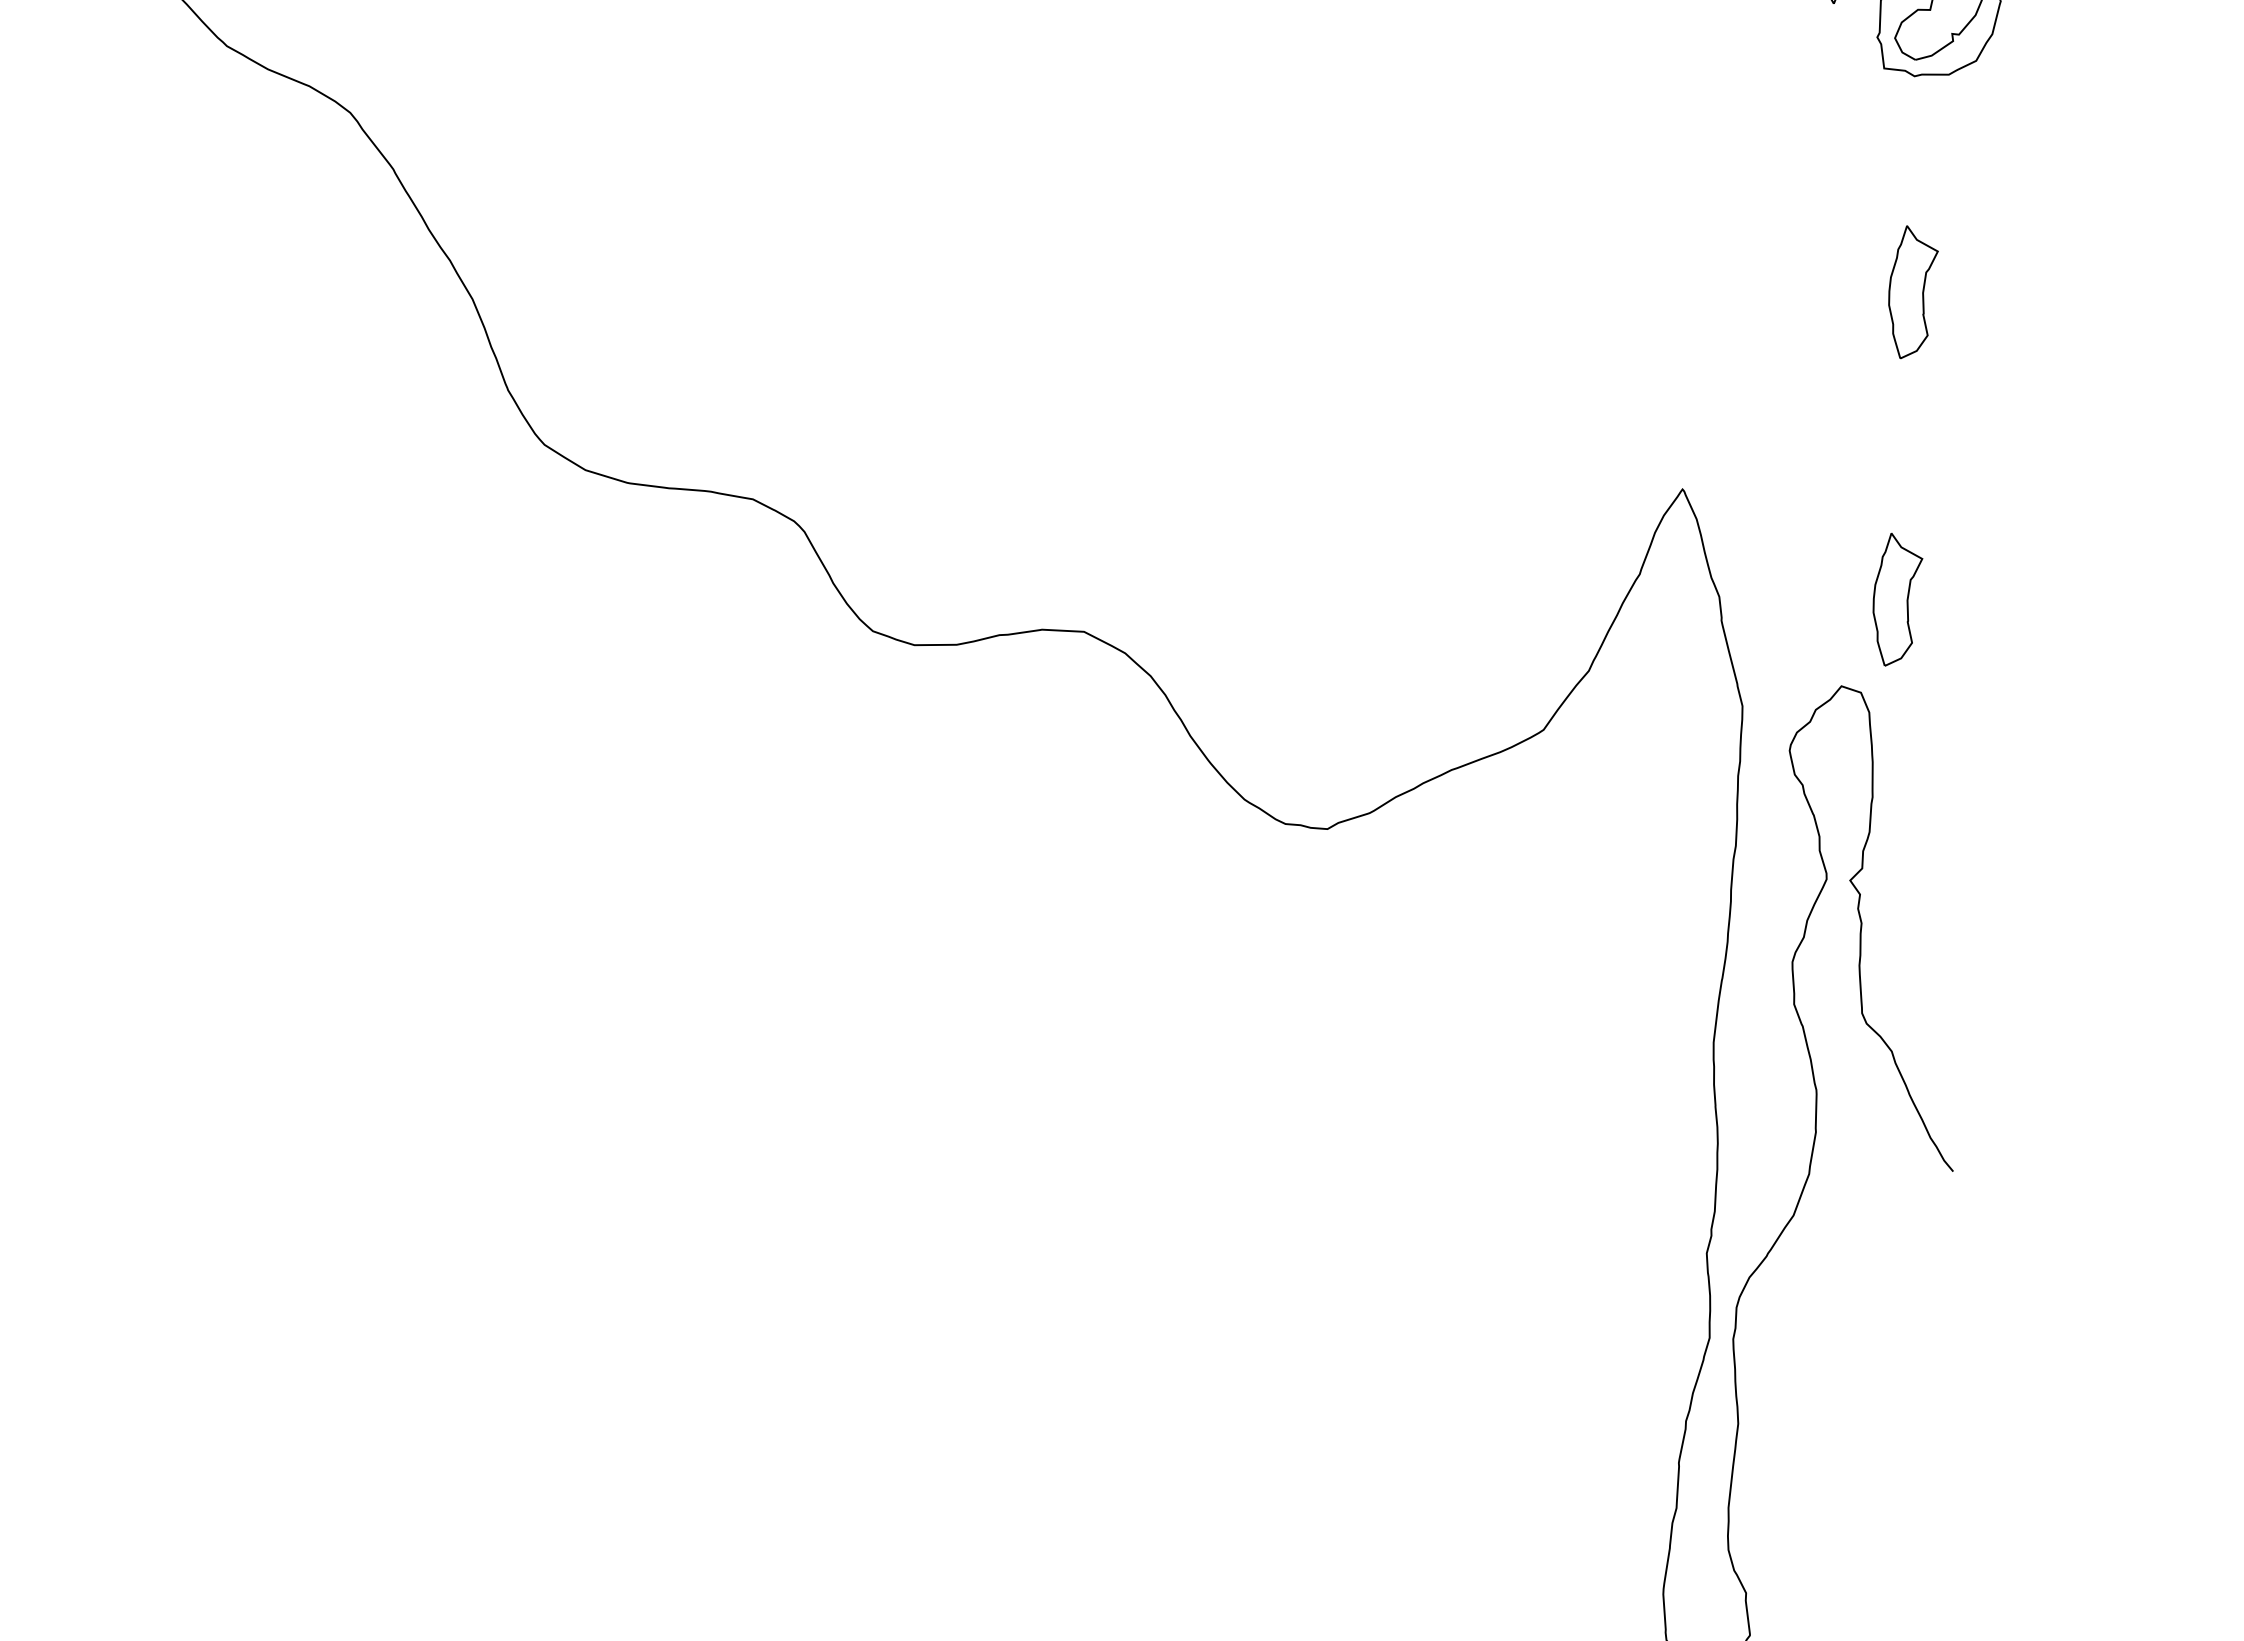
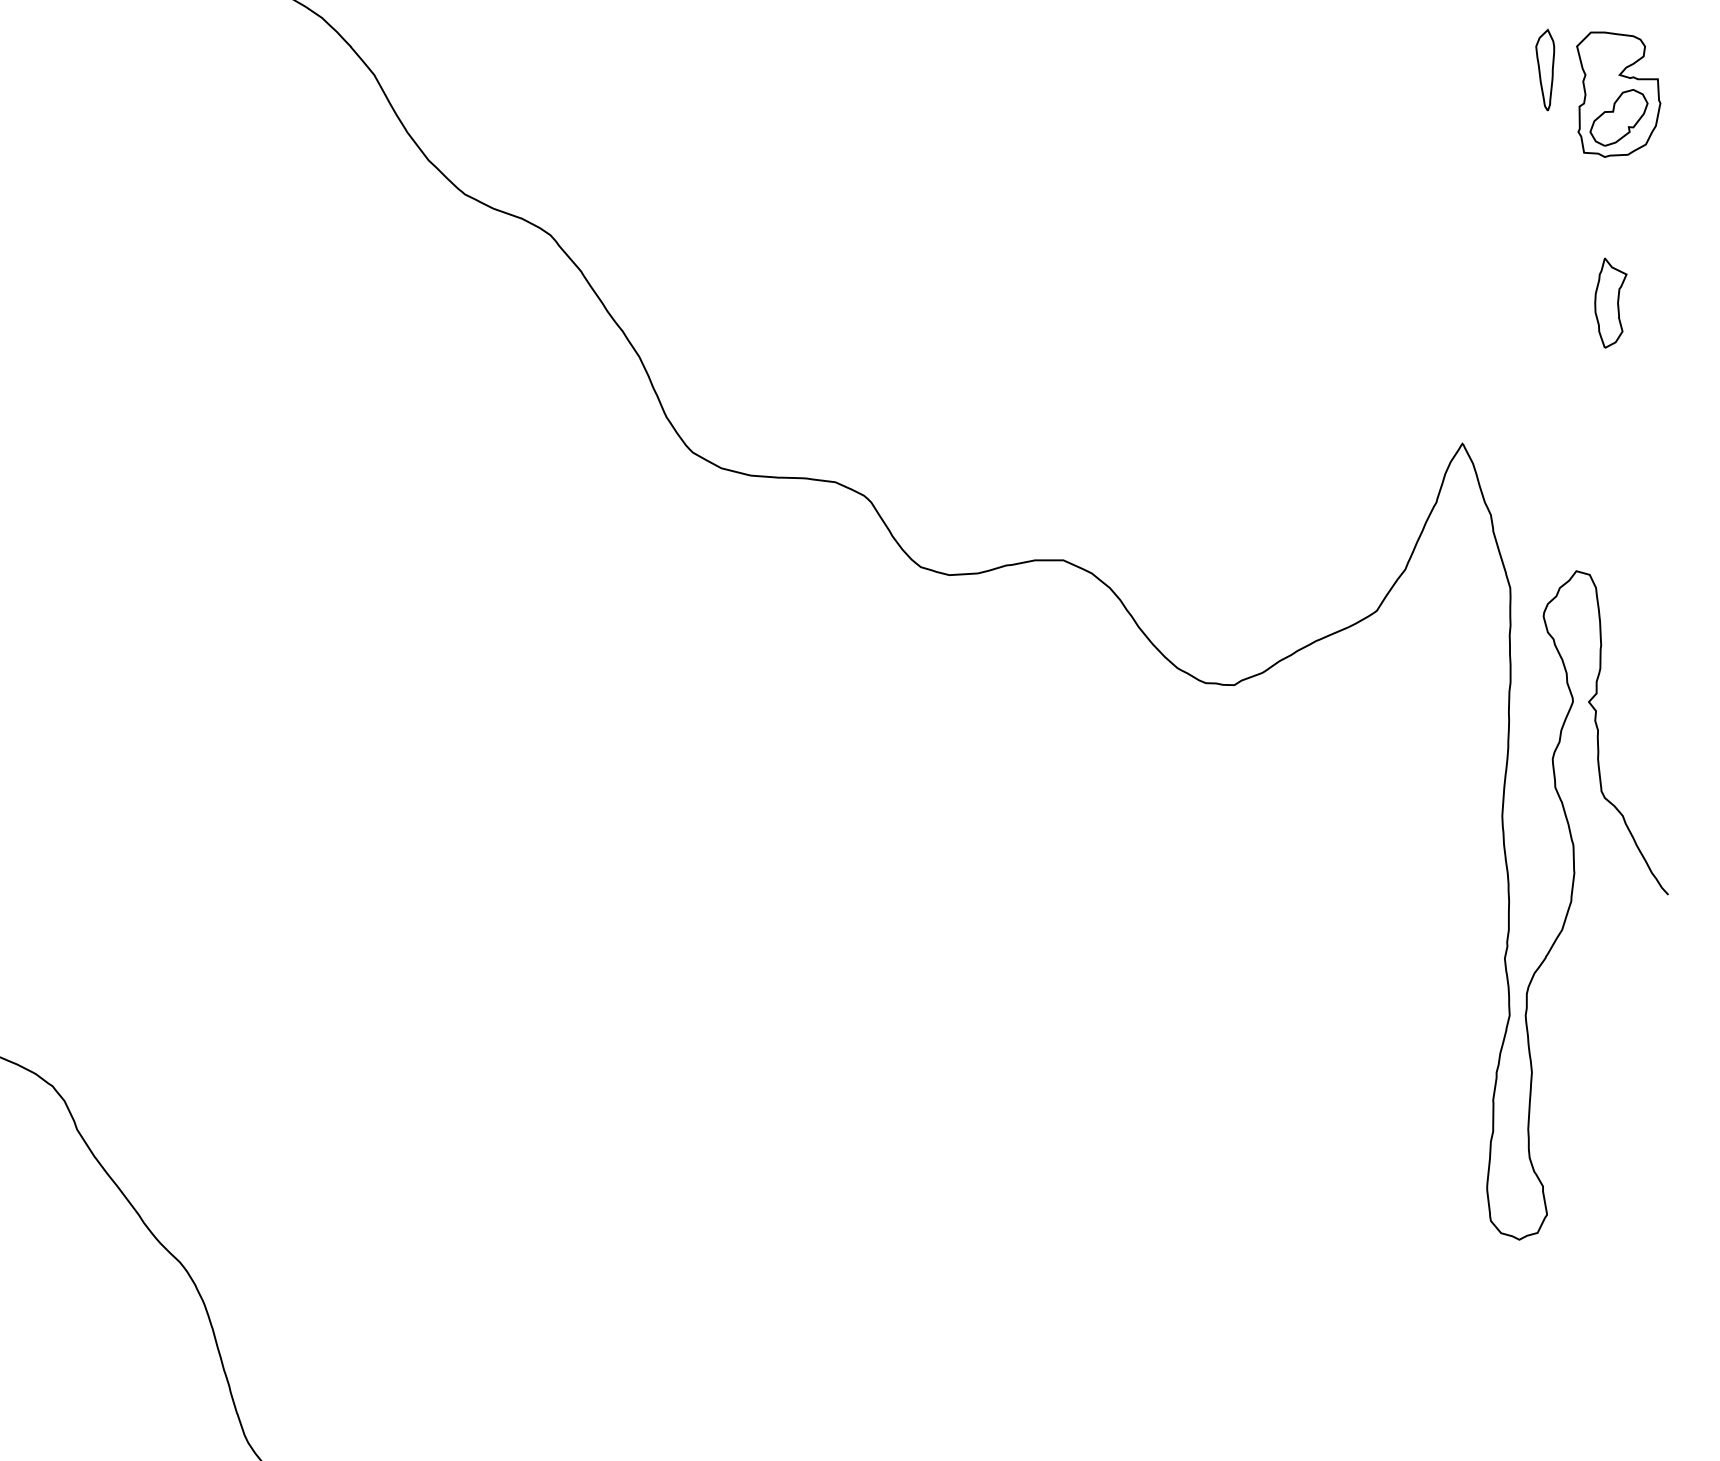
part: (1896, 599) -> (1610, 510), removed

